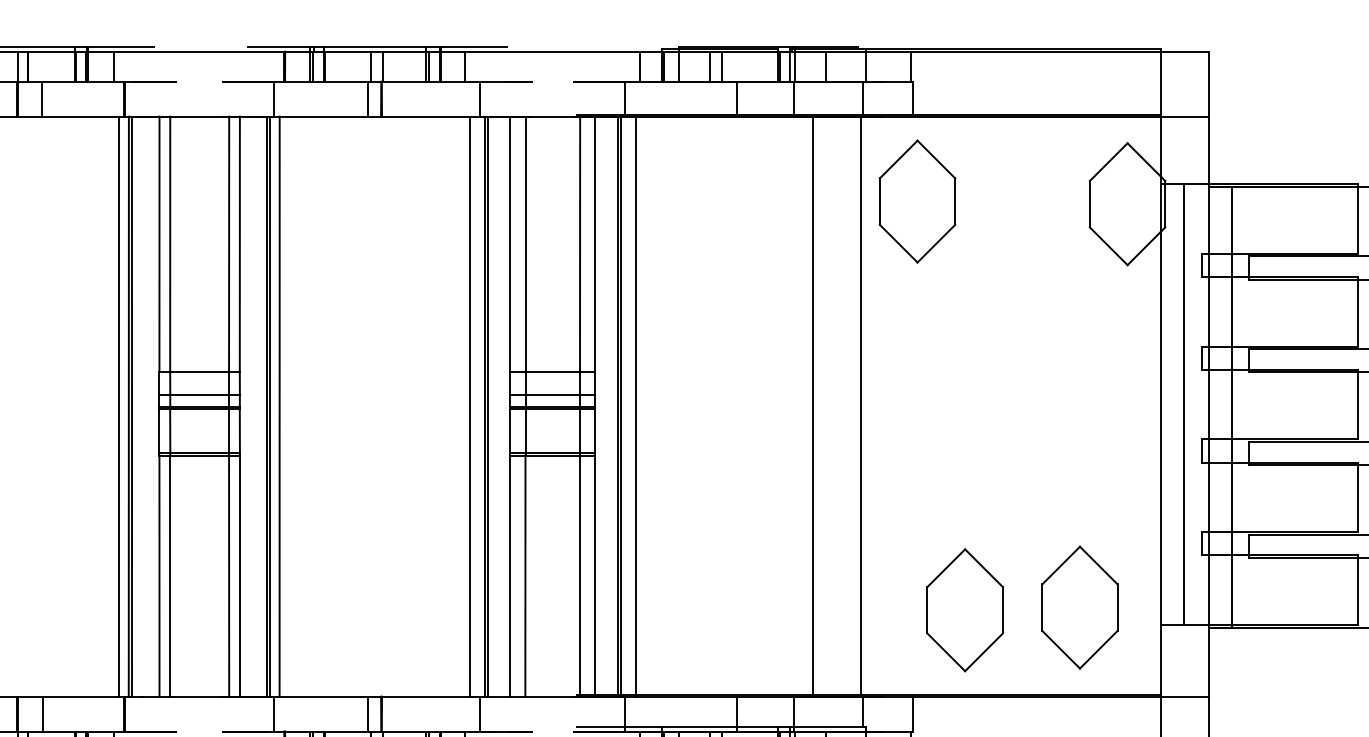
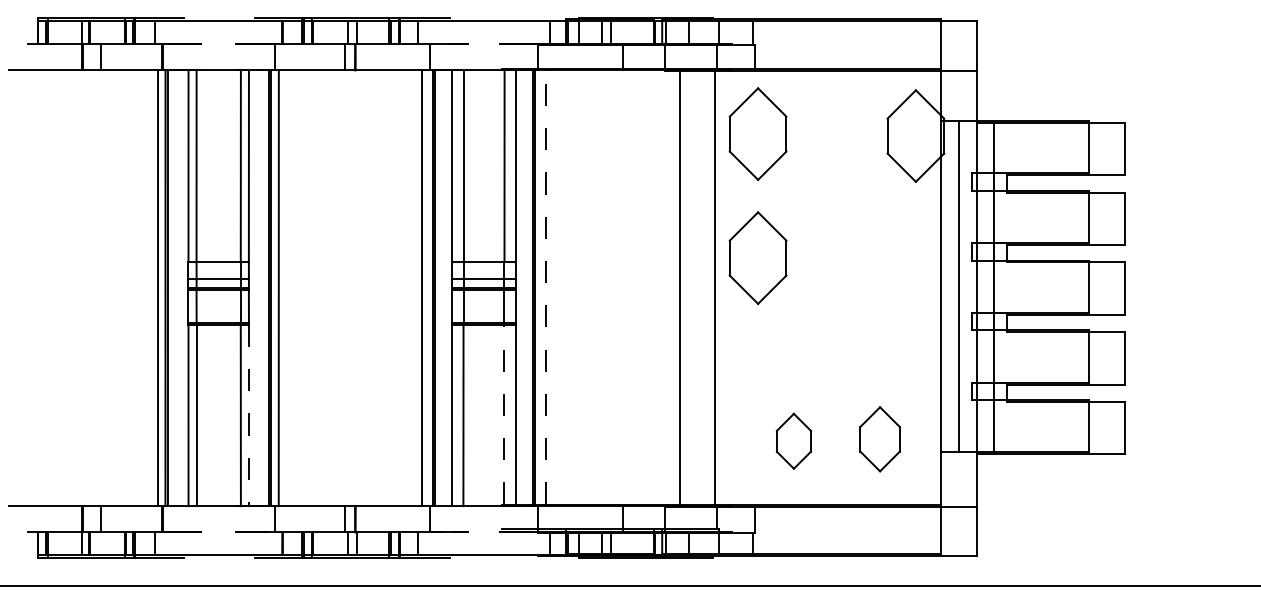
part: (916, 365) -> (757, 257), added
line: (635, 404) -> (546, 286), solid -> dashed
line: (580, 574) -> (504, 414), solid -> dashed
line: (239, 576) -> (248, 415), solid -> dashed
part: (1079, 608) -> (879, 439), size x0.7
part: (964, 610) -> (793, 441), size x0.6

